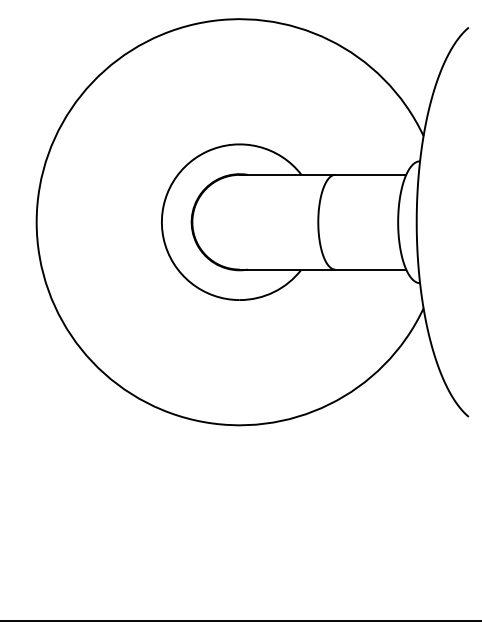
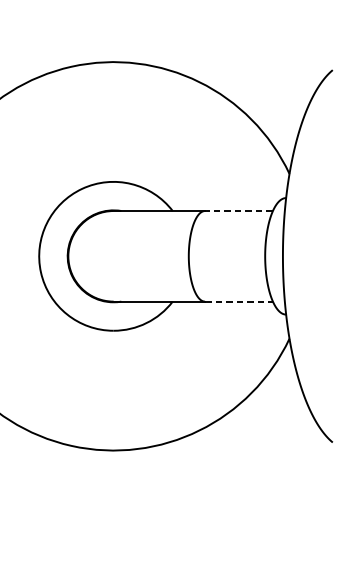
line: (370, 174) -> (238, 210), solid -> dashed
line: (371, 269) -> (239, 301), solid -> dashed

